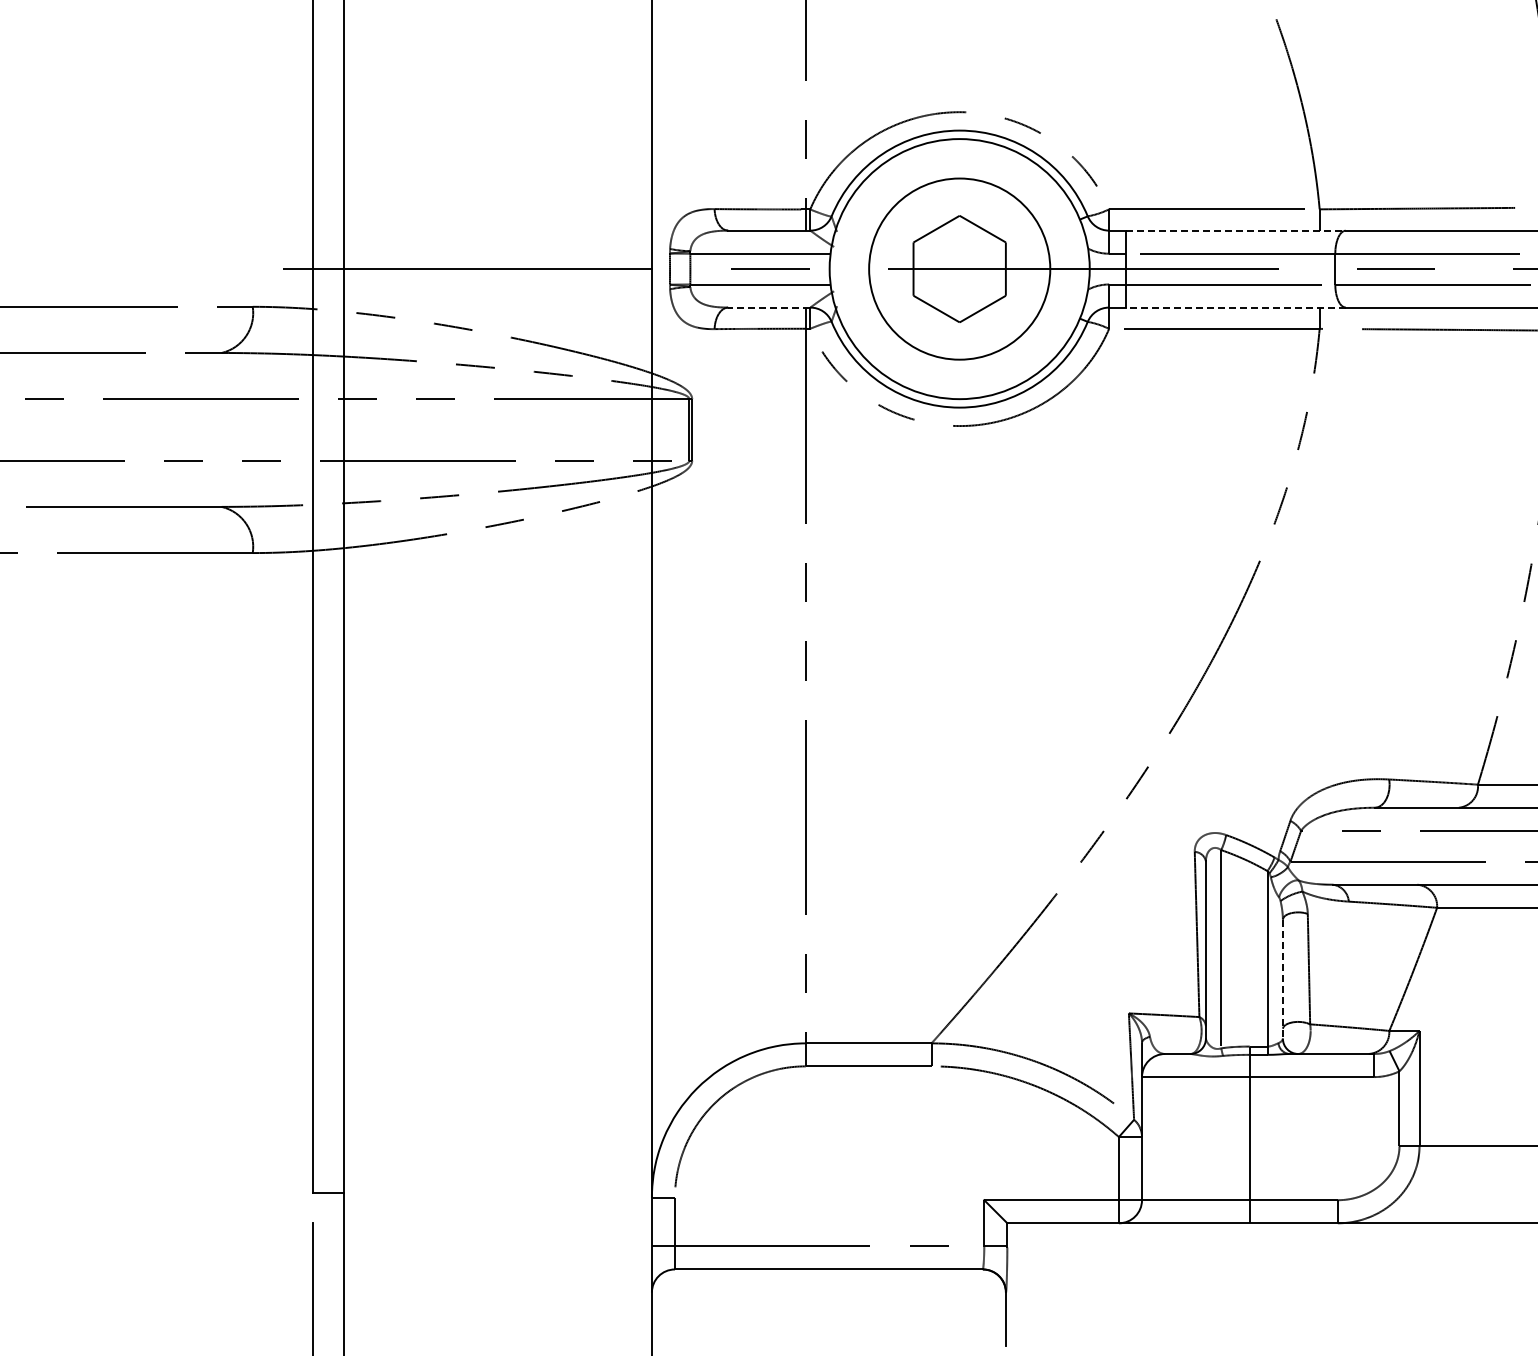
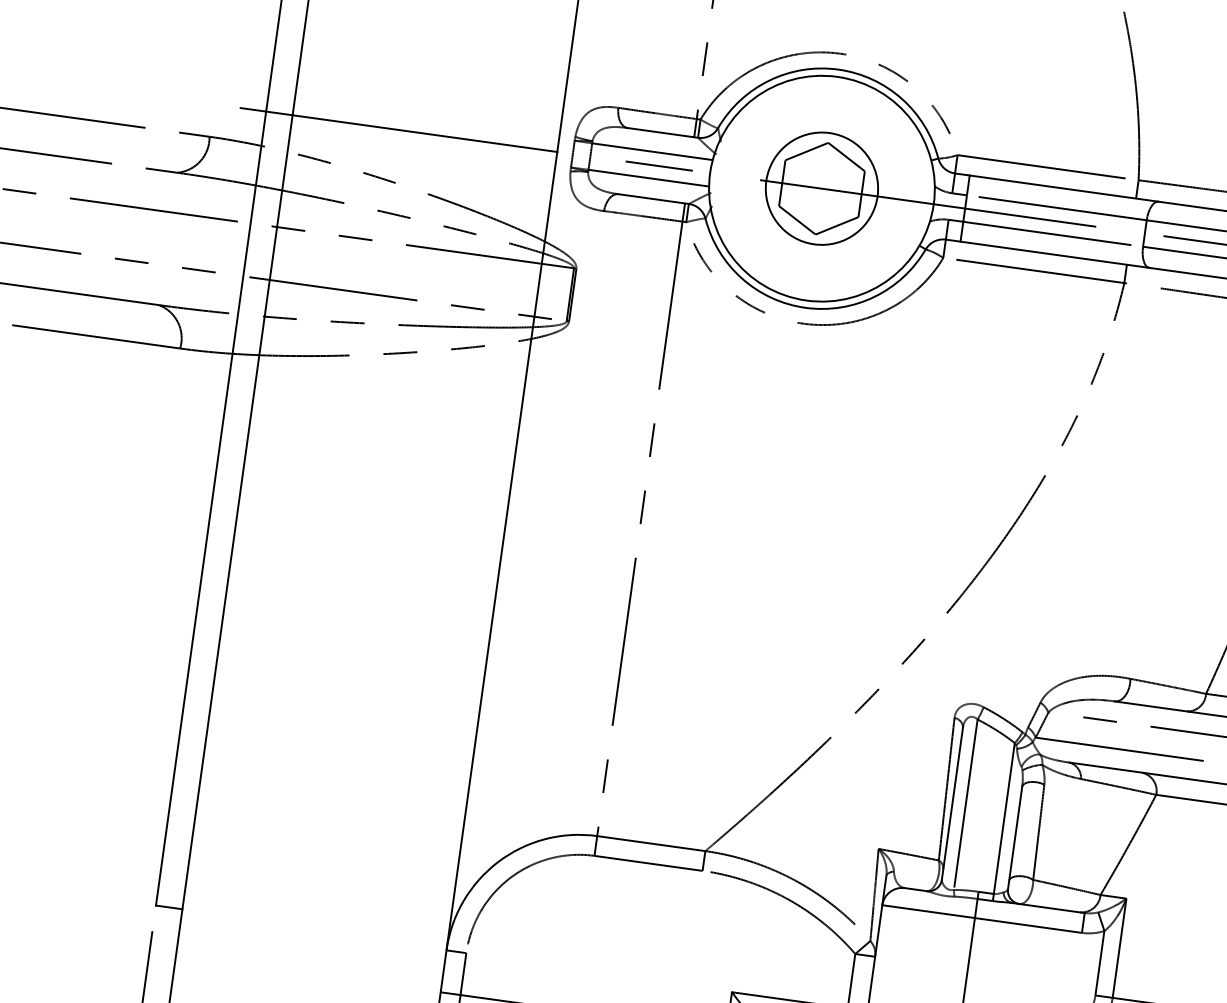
line: (1235, 230) -> (1063, 188), dashed -> solid
circle: (959, 268) -> (821, 188), size x0.71
line: (768, 307) -> (652, 198), dashed -> solid
line: (1235, 307) -> (1054, 254), dashed -> solid
line: (1282, 979) -> (1014, 838), dashed -> solid

